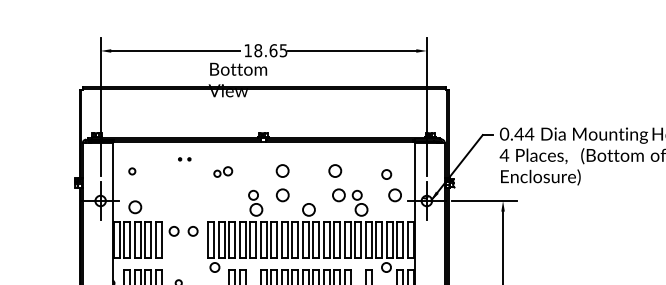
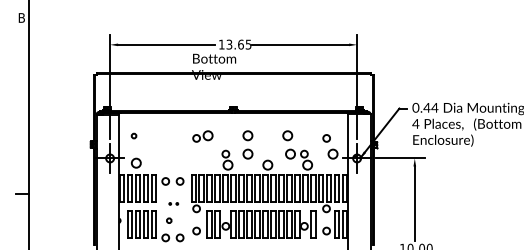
text: (258, 50) -> (229, 44), 18.65 -> 13.65
part: (184, 158) -> (173, 203), moved
part: (222, 172) -> (202, 136), size x1.43

